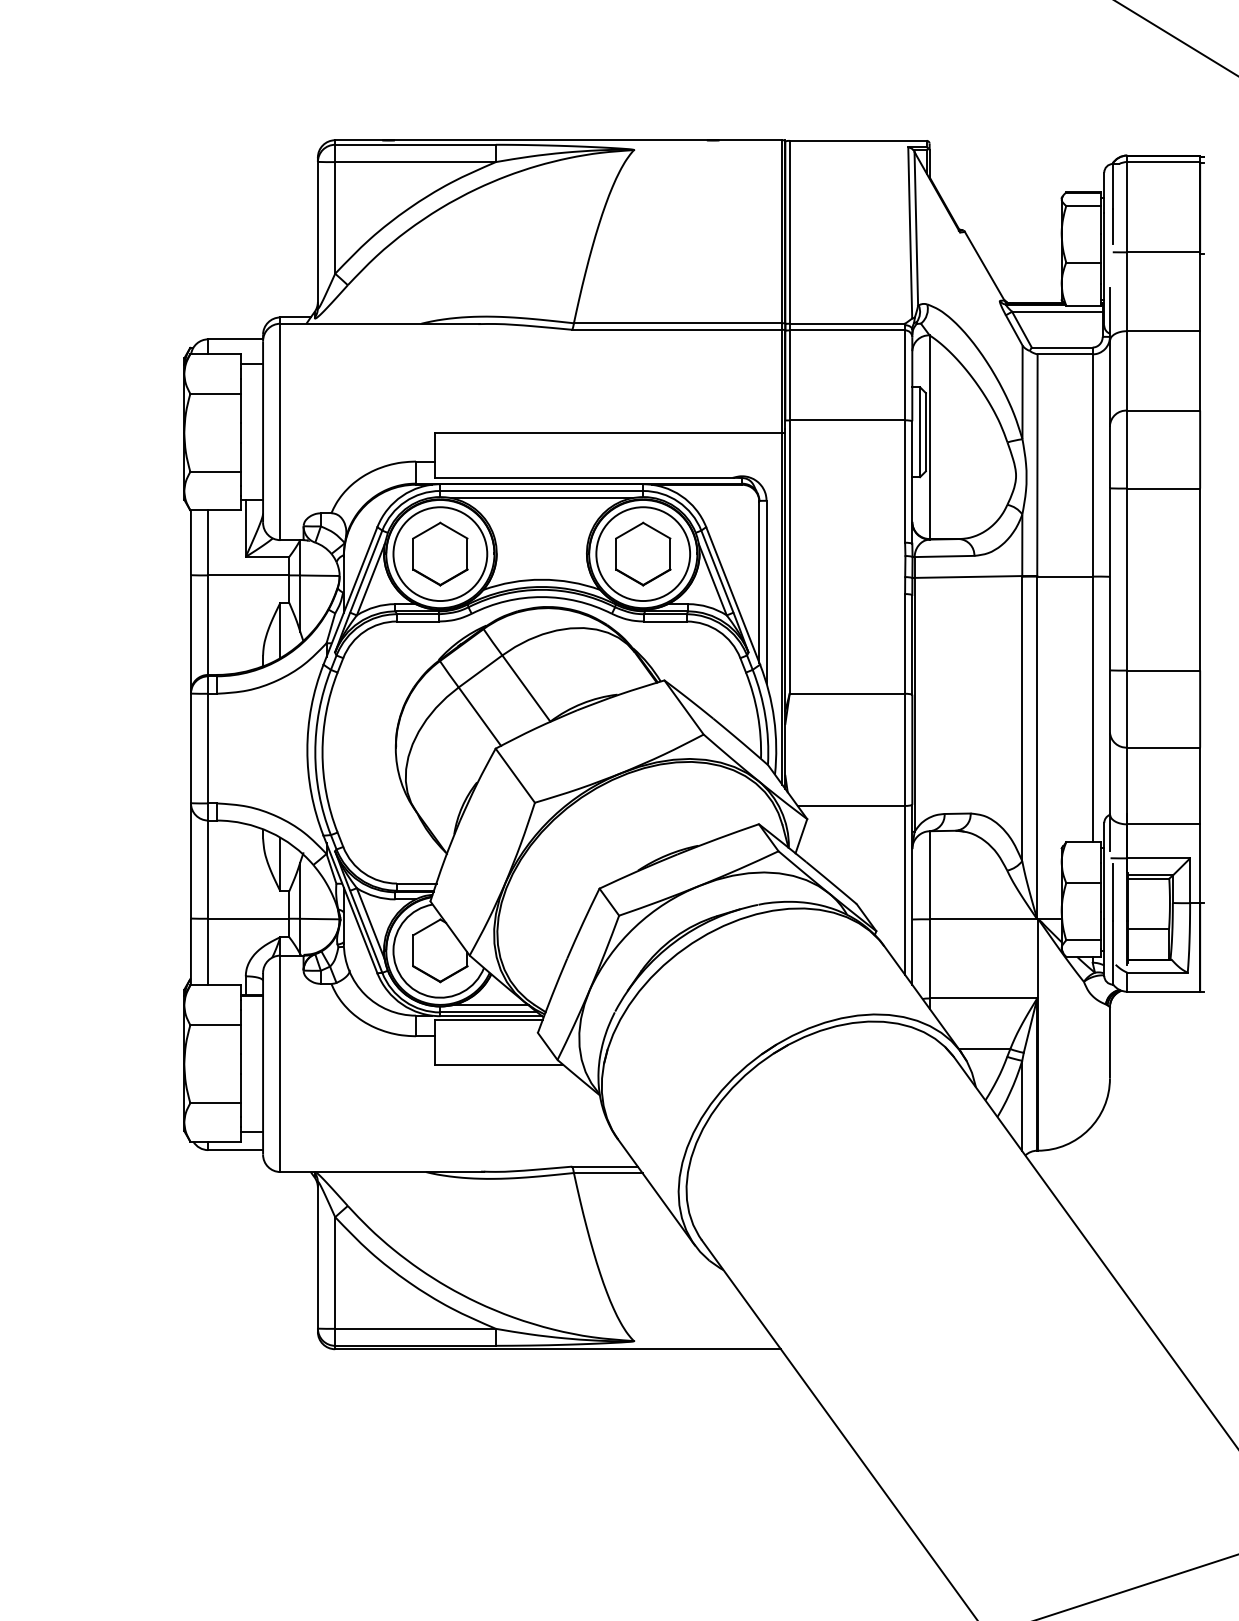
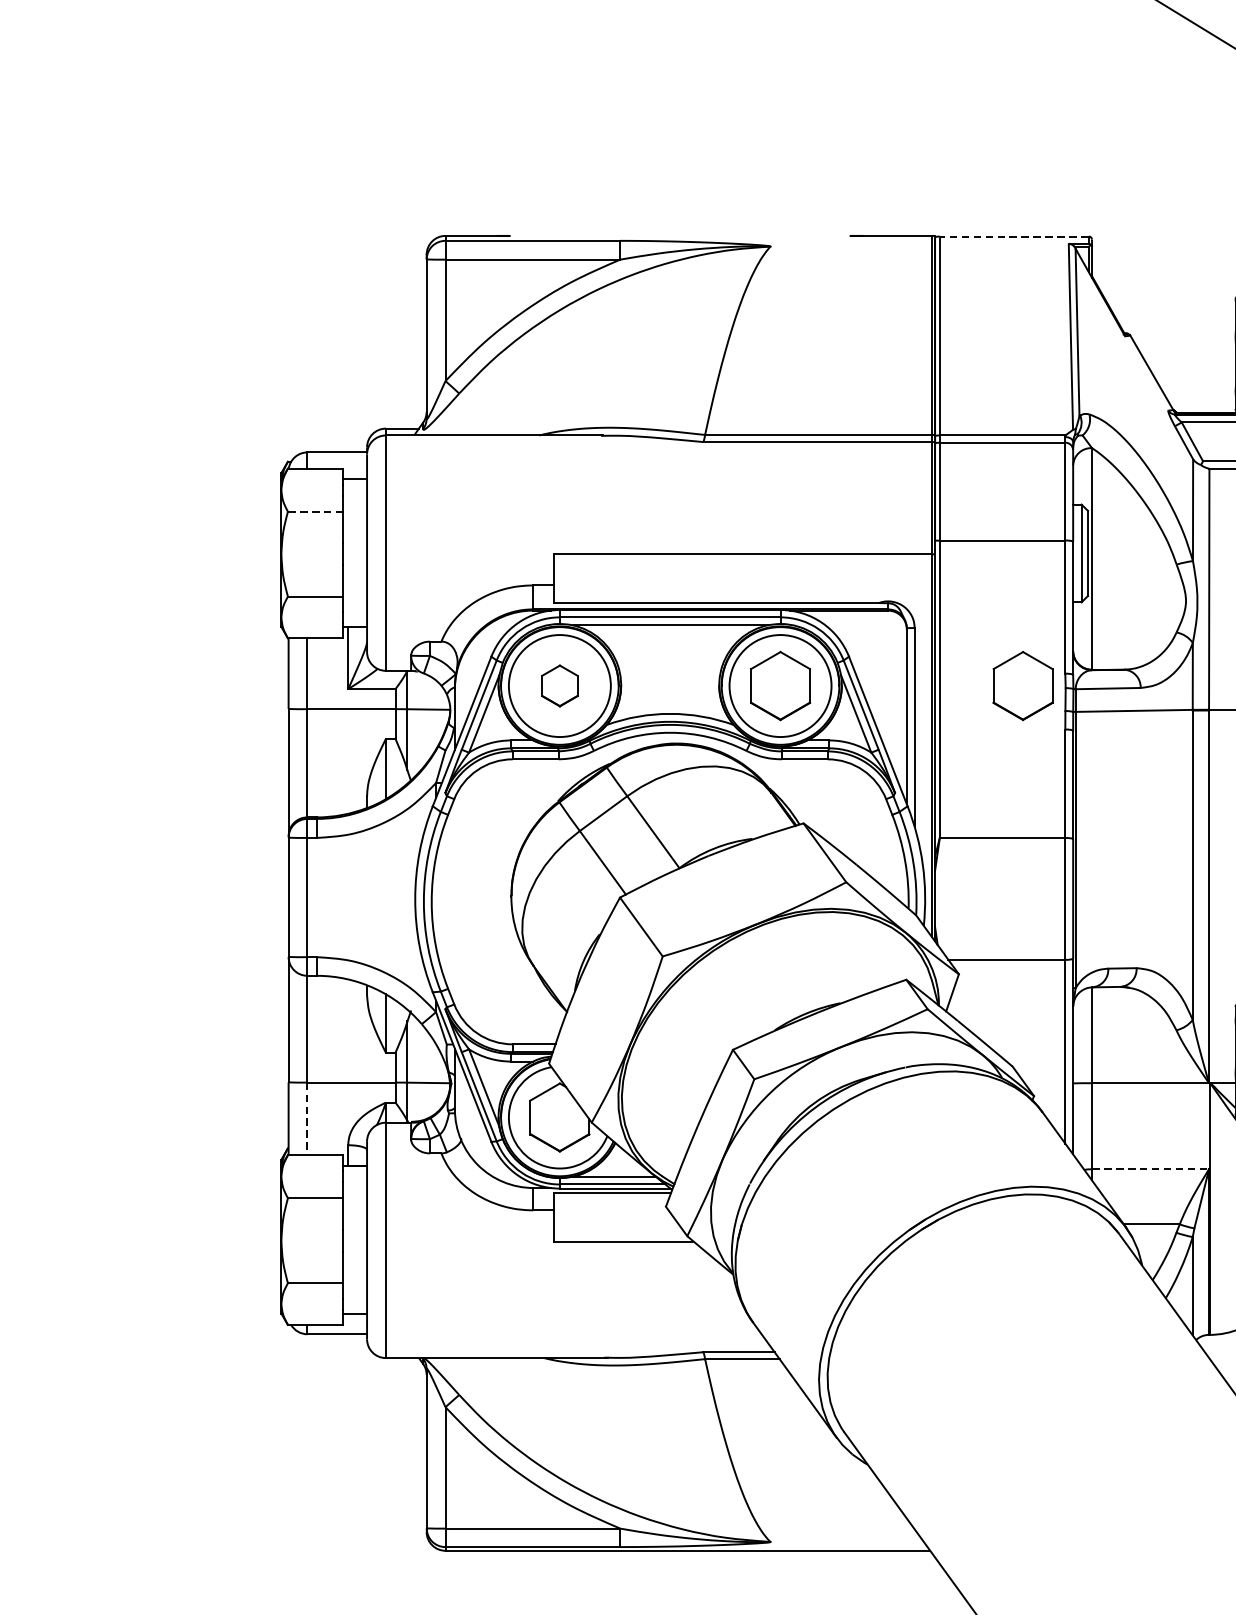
line: (550, 140) -> (679, 236), removed
line: (858, 140) -> (1014, 236), solid -> dashed
line: (215, 393) -> (315, 511), solid -> dashed
part: (440, 553) -> (560, 685), size x0.6
part: (866, 553) -> (1023, 685), added
line: (208, 952) -> (307, 1119), solid -> dashed
line: (983, 998) -> (1150, 1169), solid -> dashed

